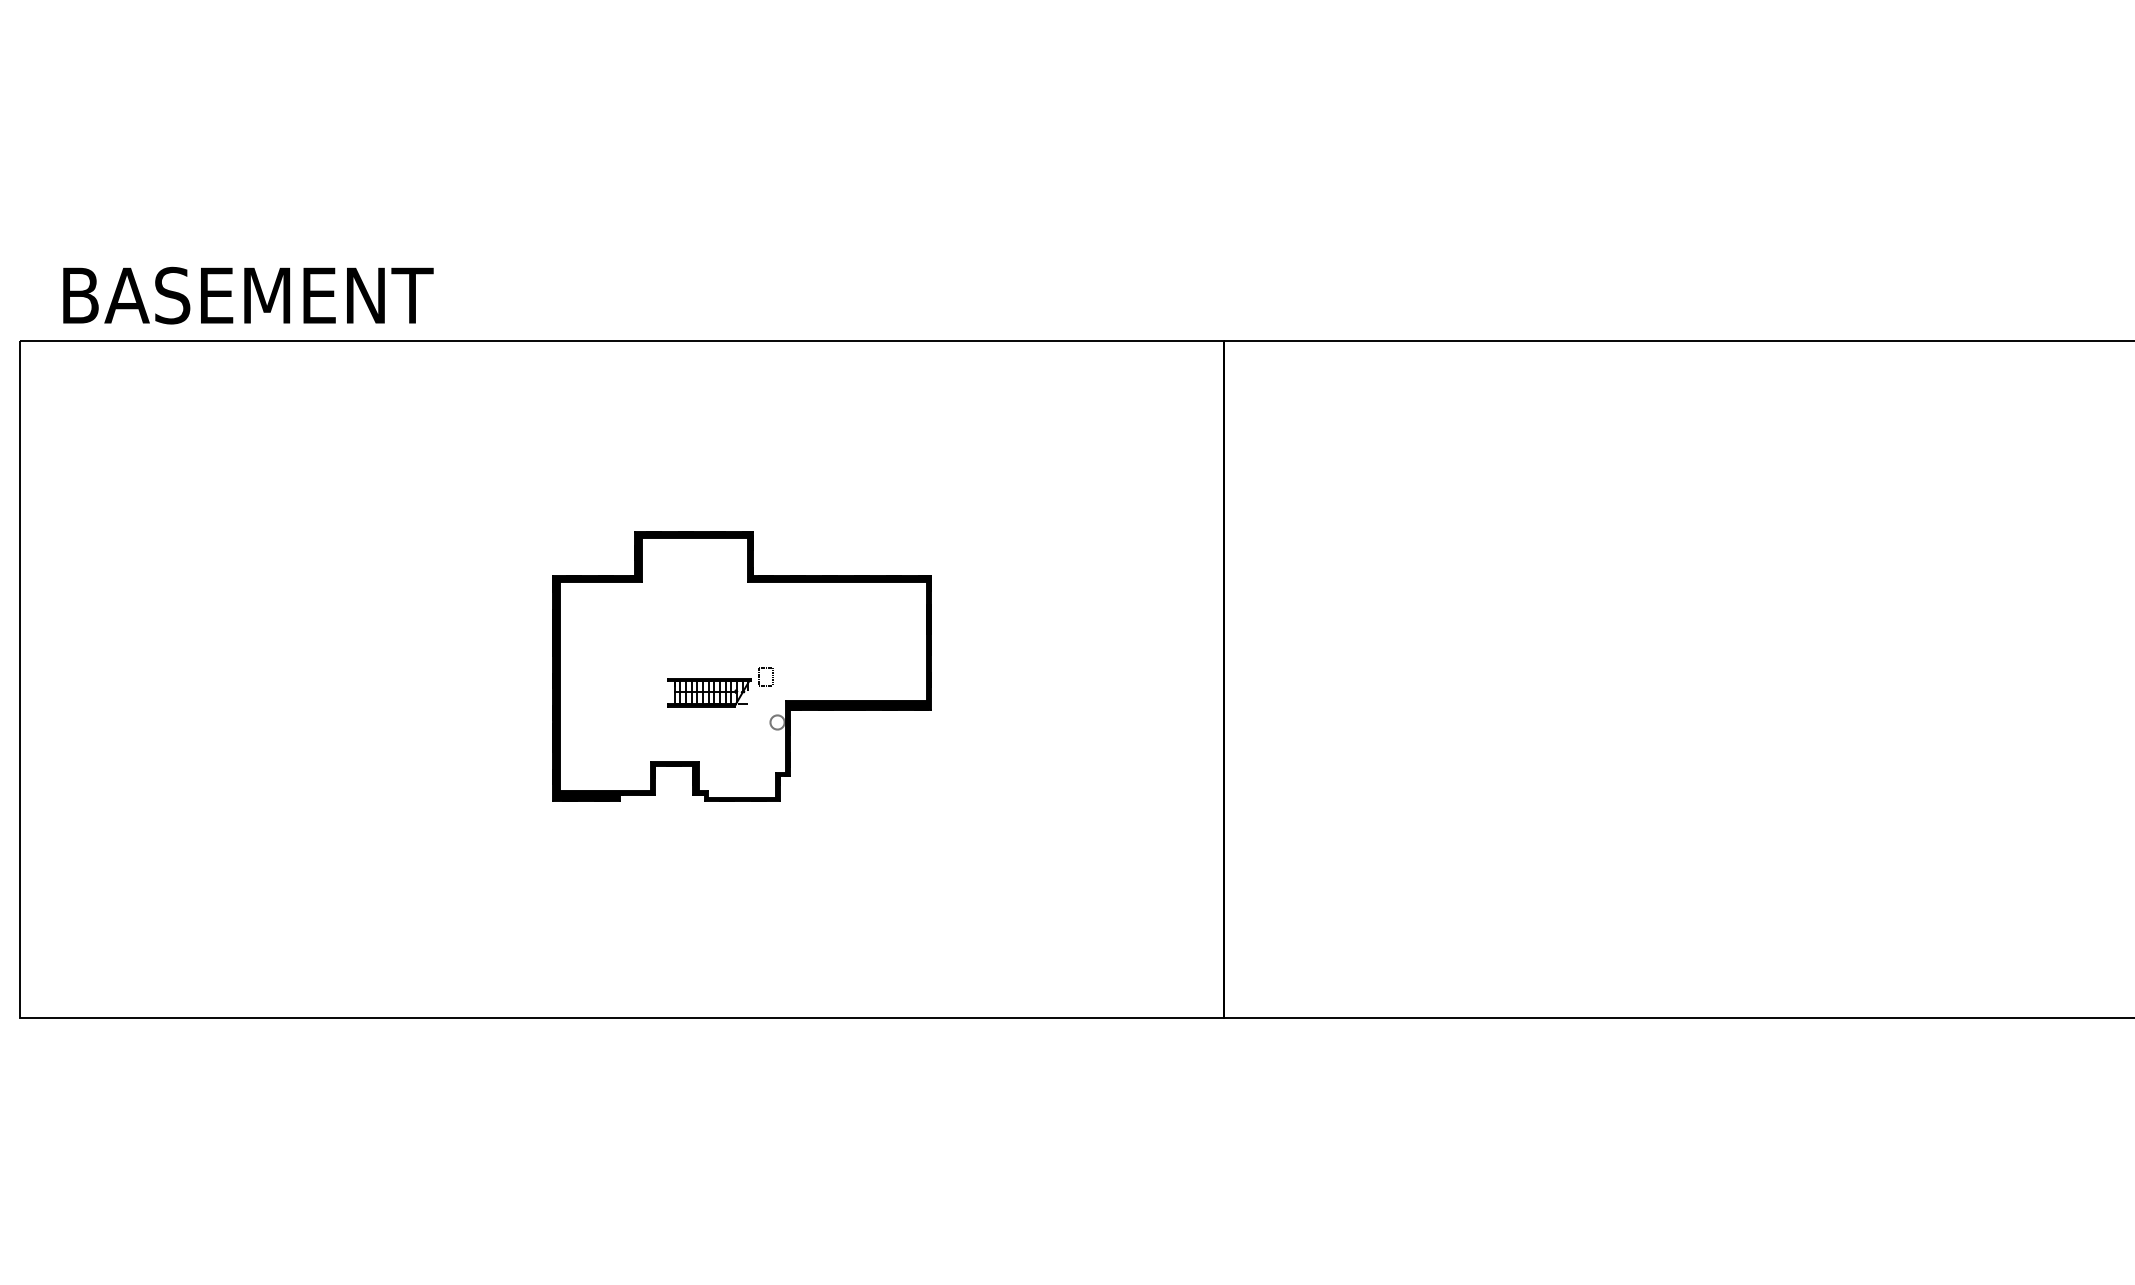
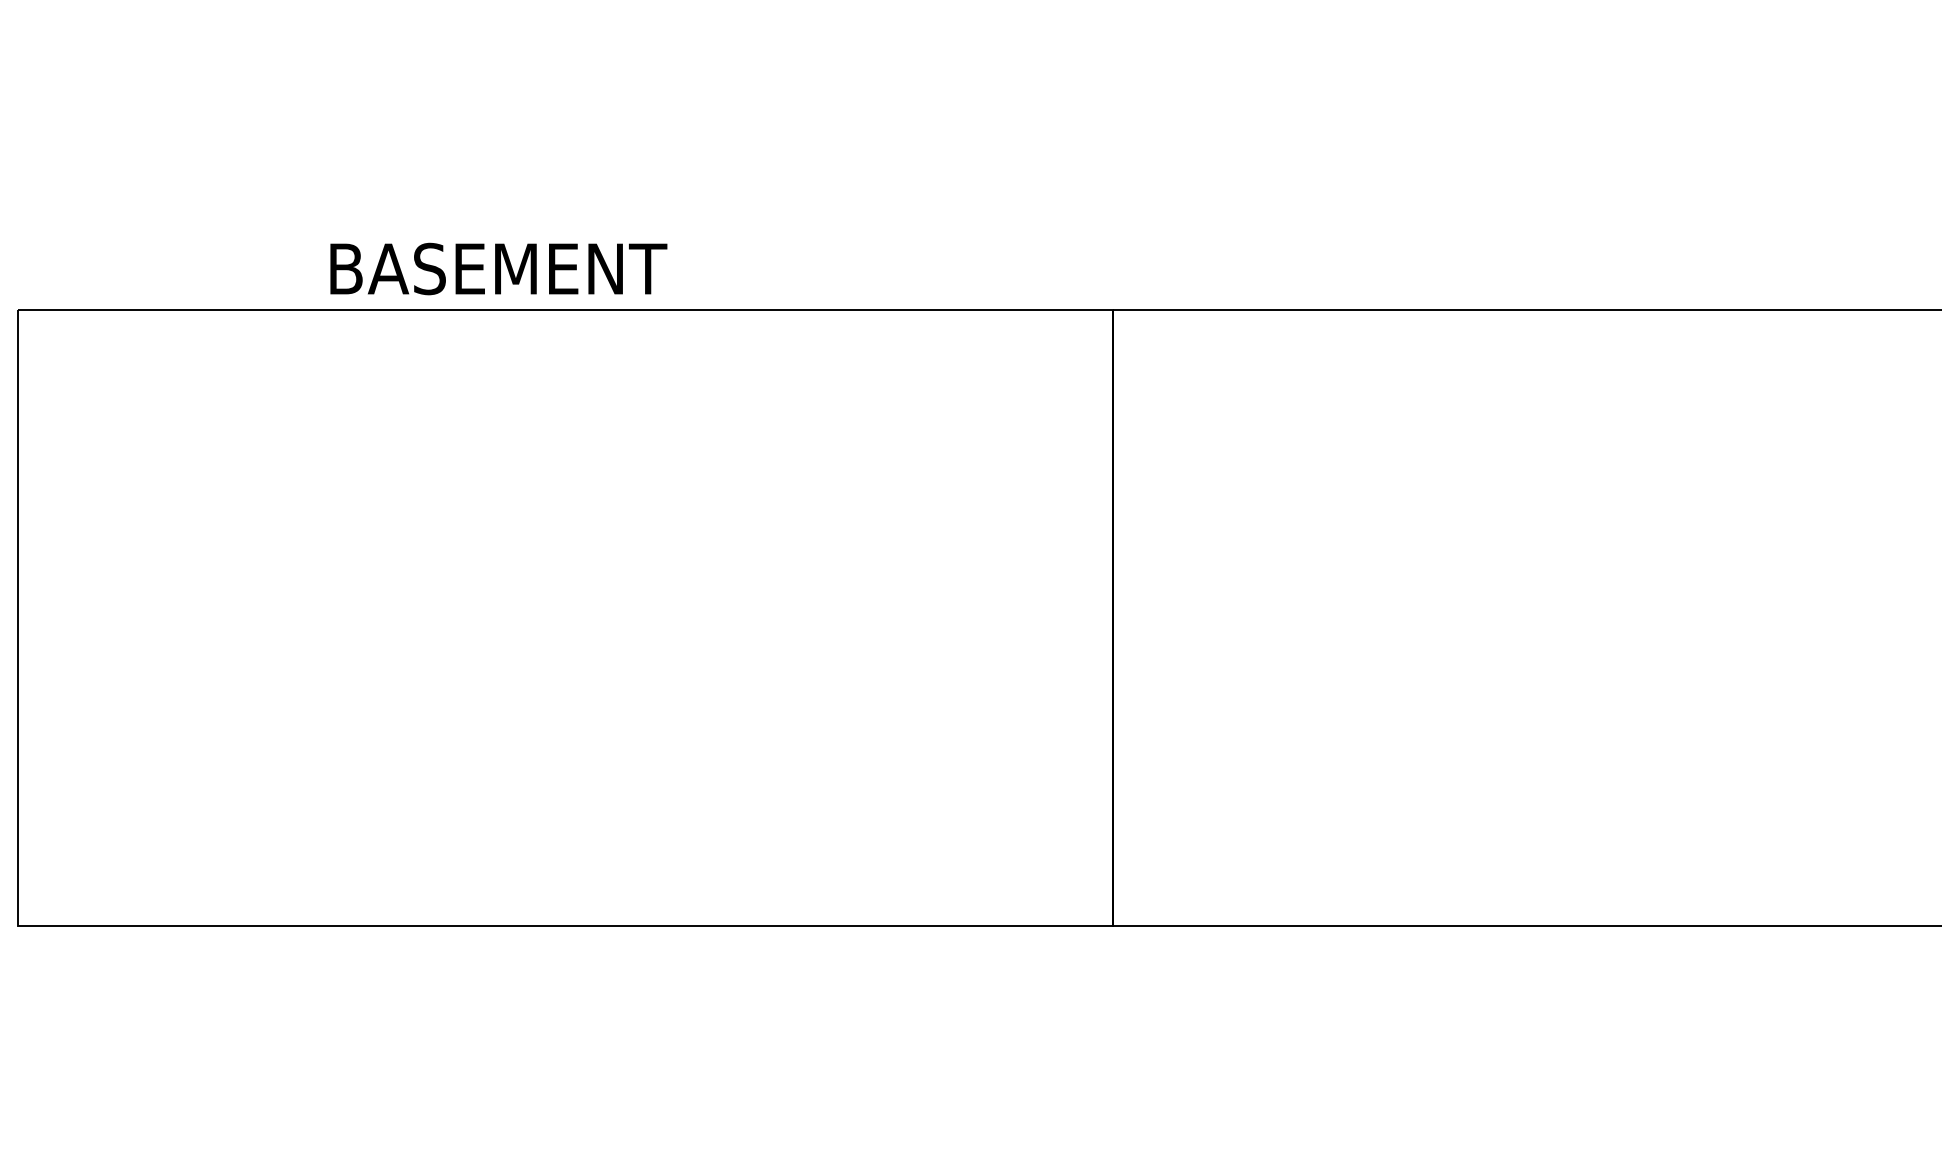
text: (248, 295) -> (498, 268), moved
part: (741, 666) -> (674, 606), removed

